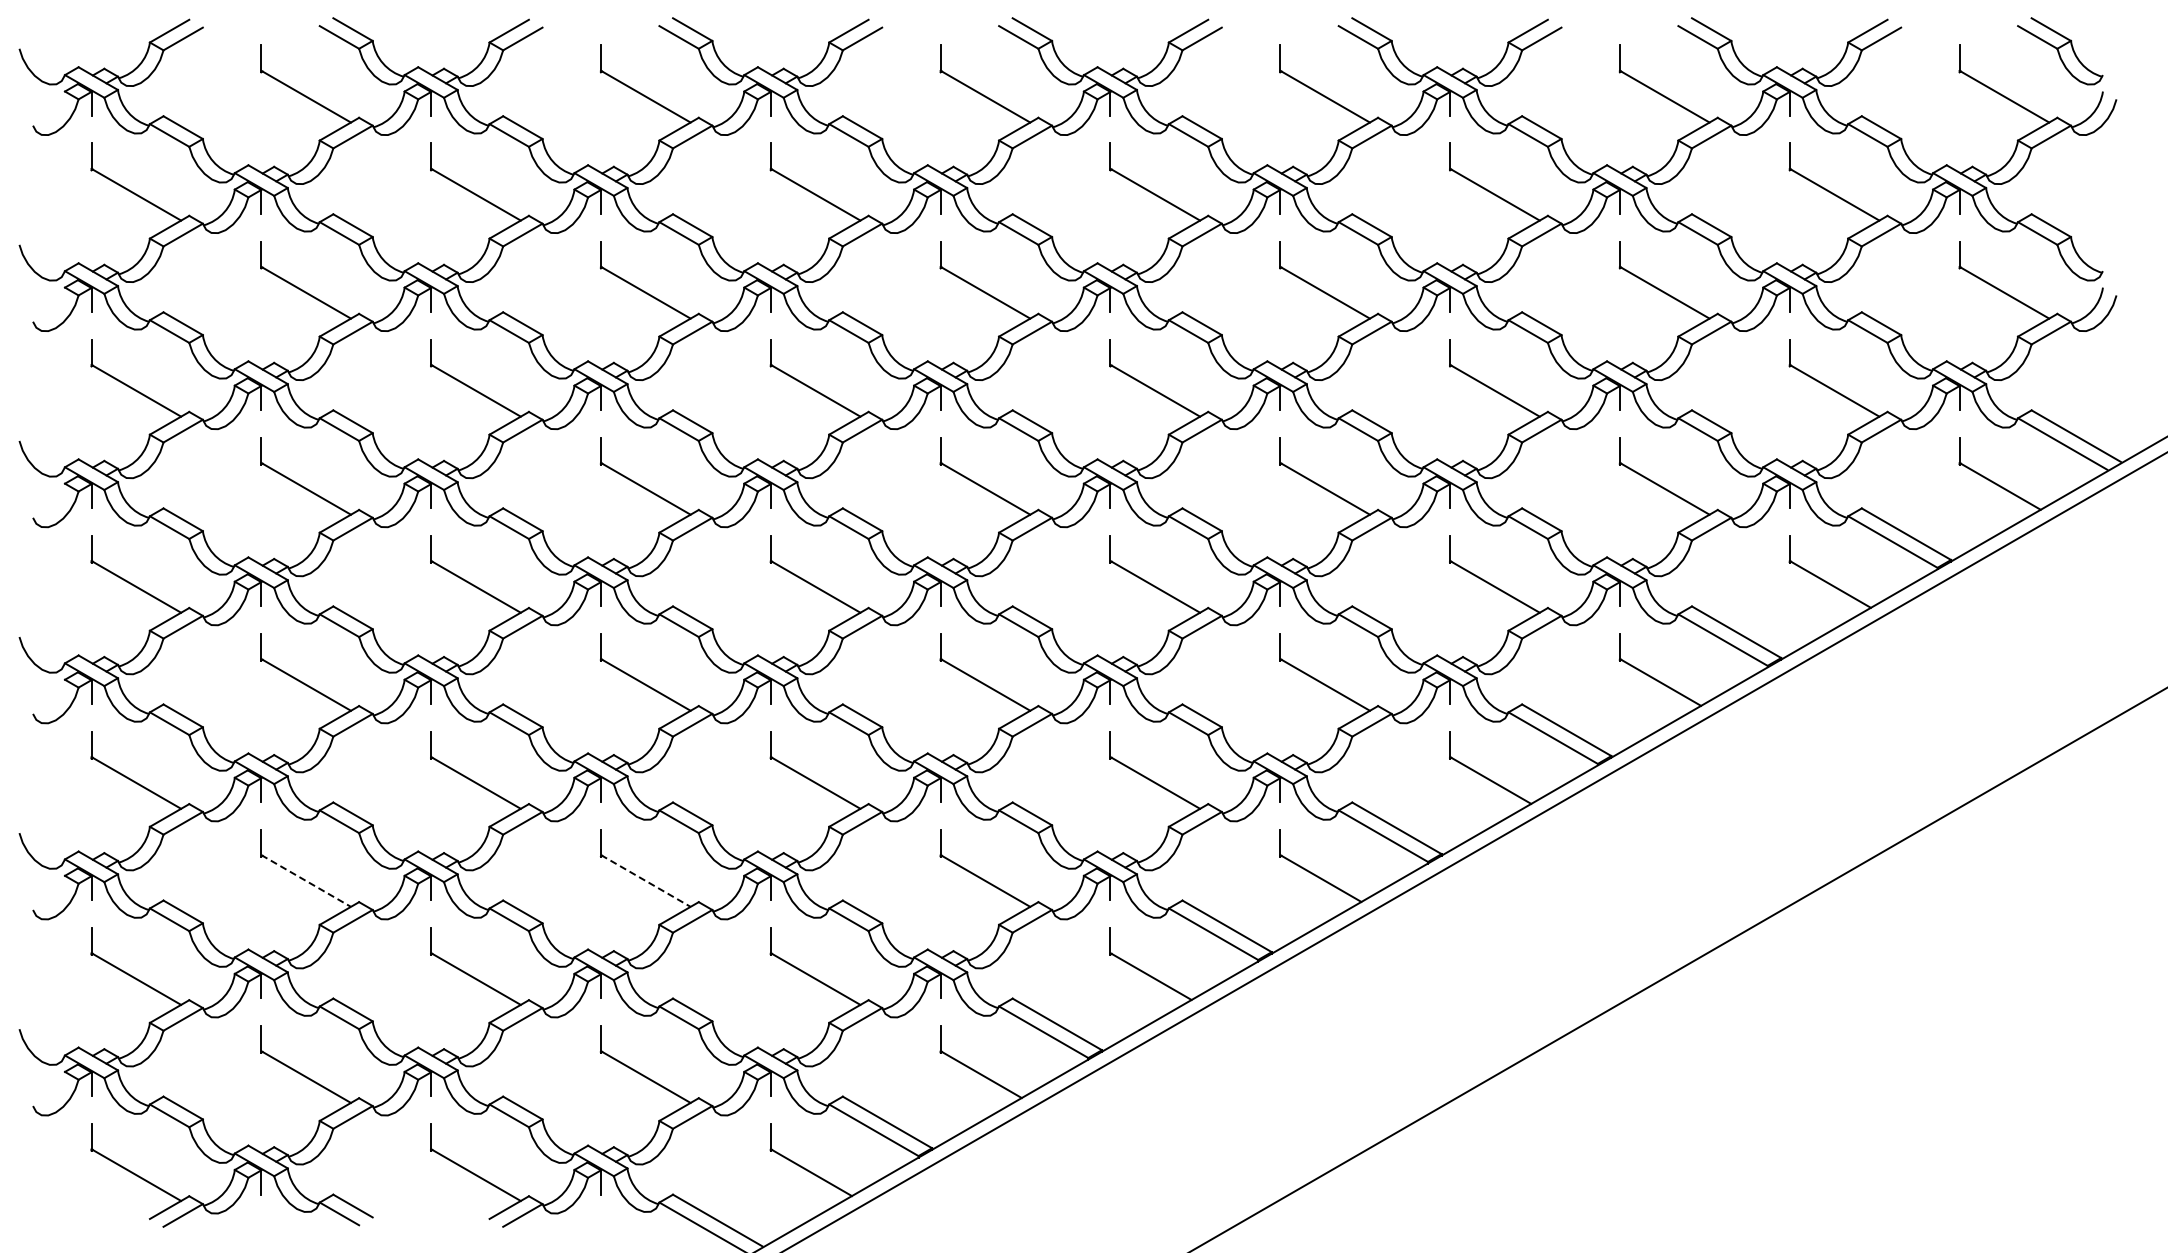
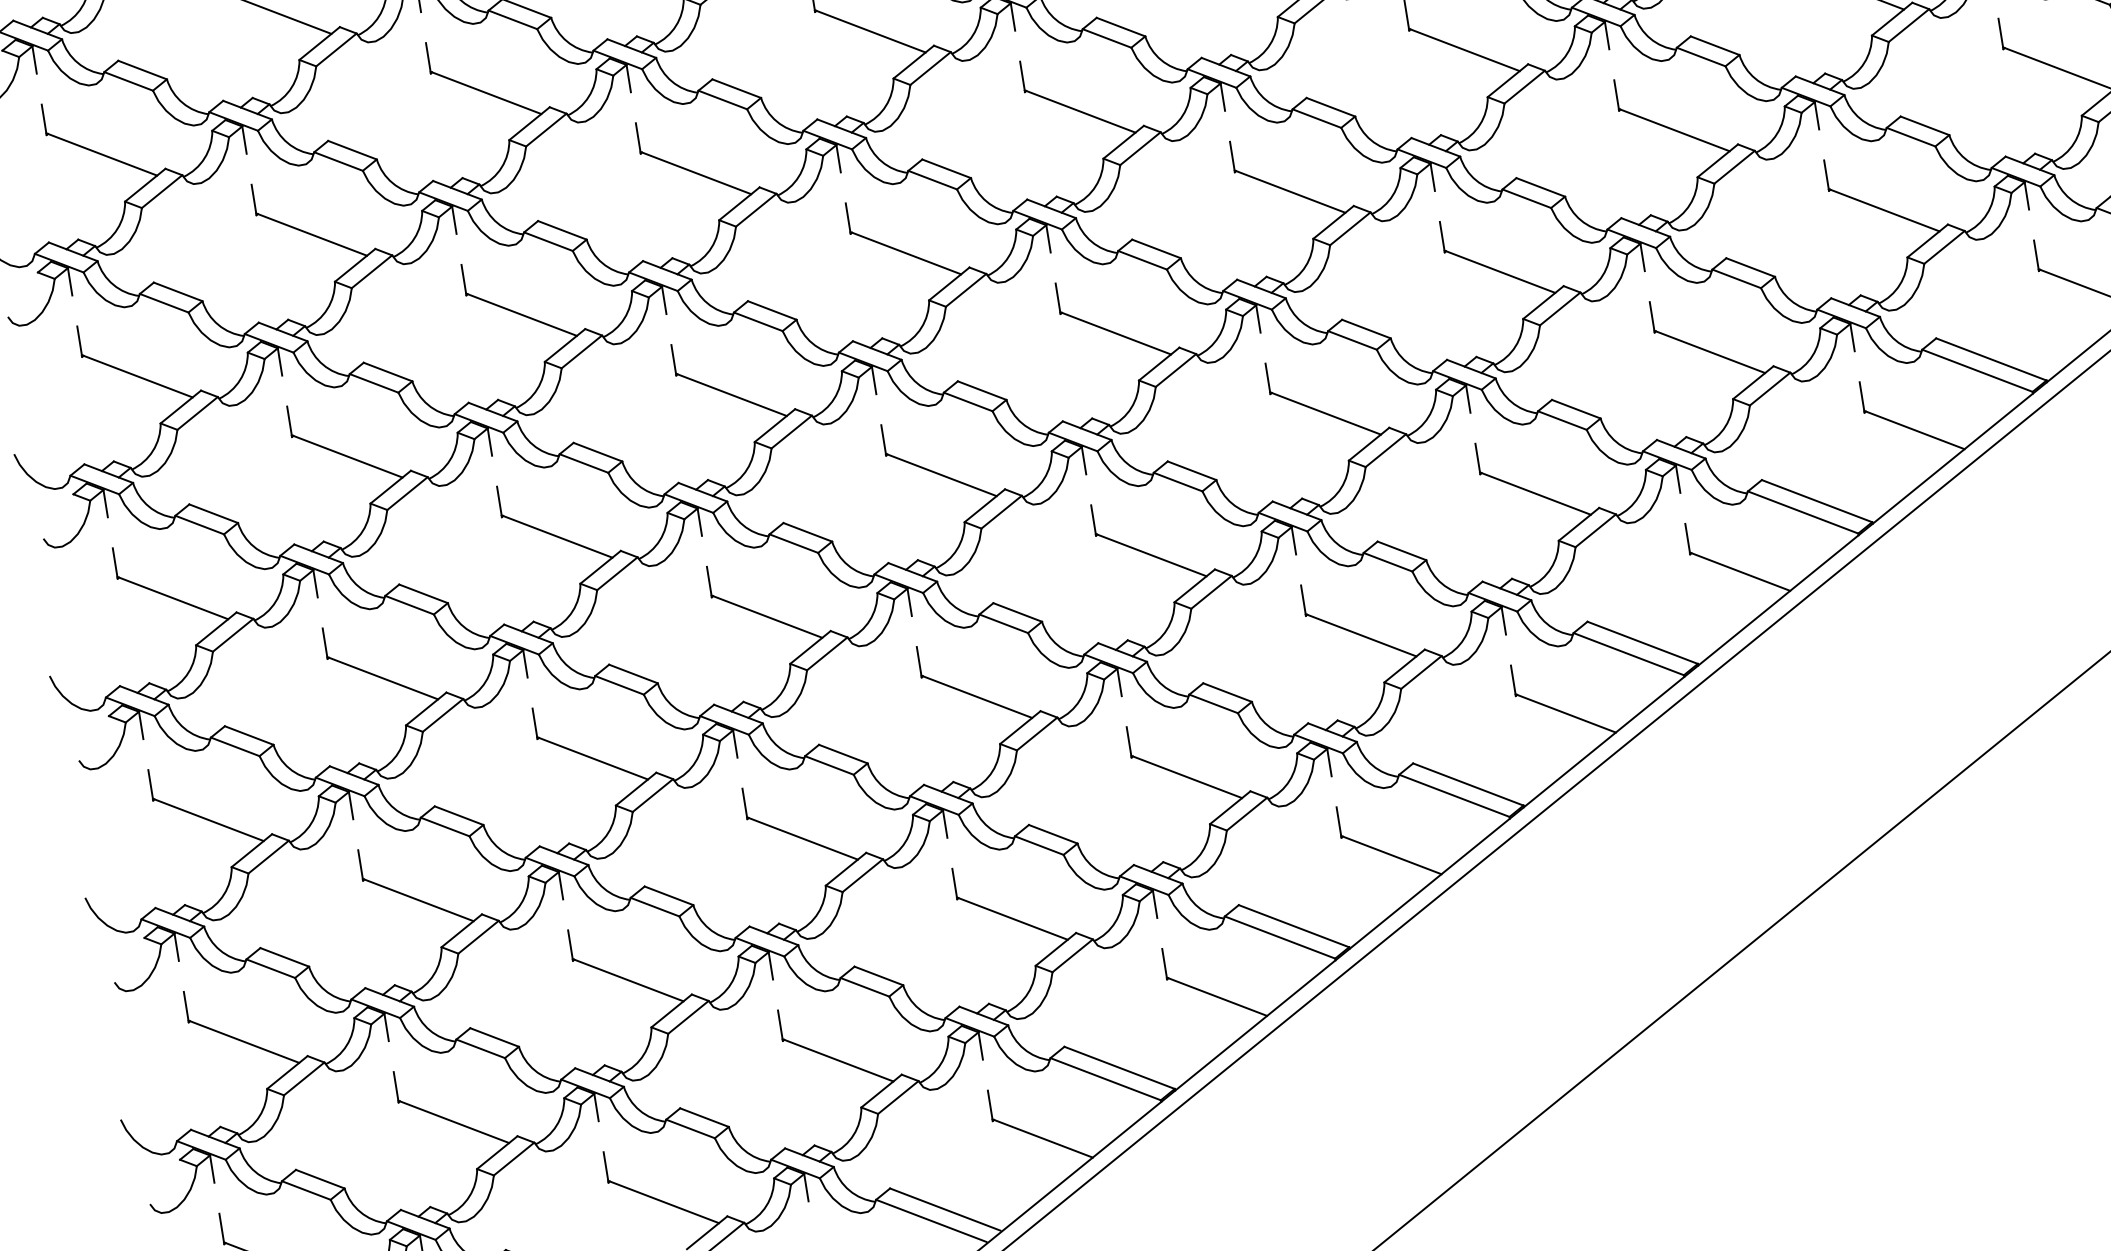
line: (306, 880) -> (418, 899), dashed -> solid
line: (645, 880) -> (802, 838), dashed -> solid

